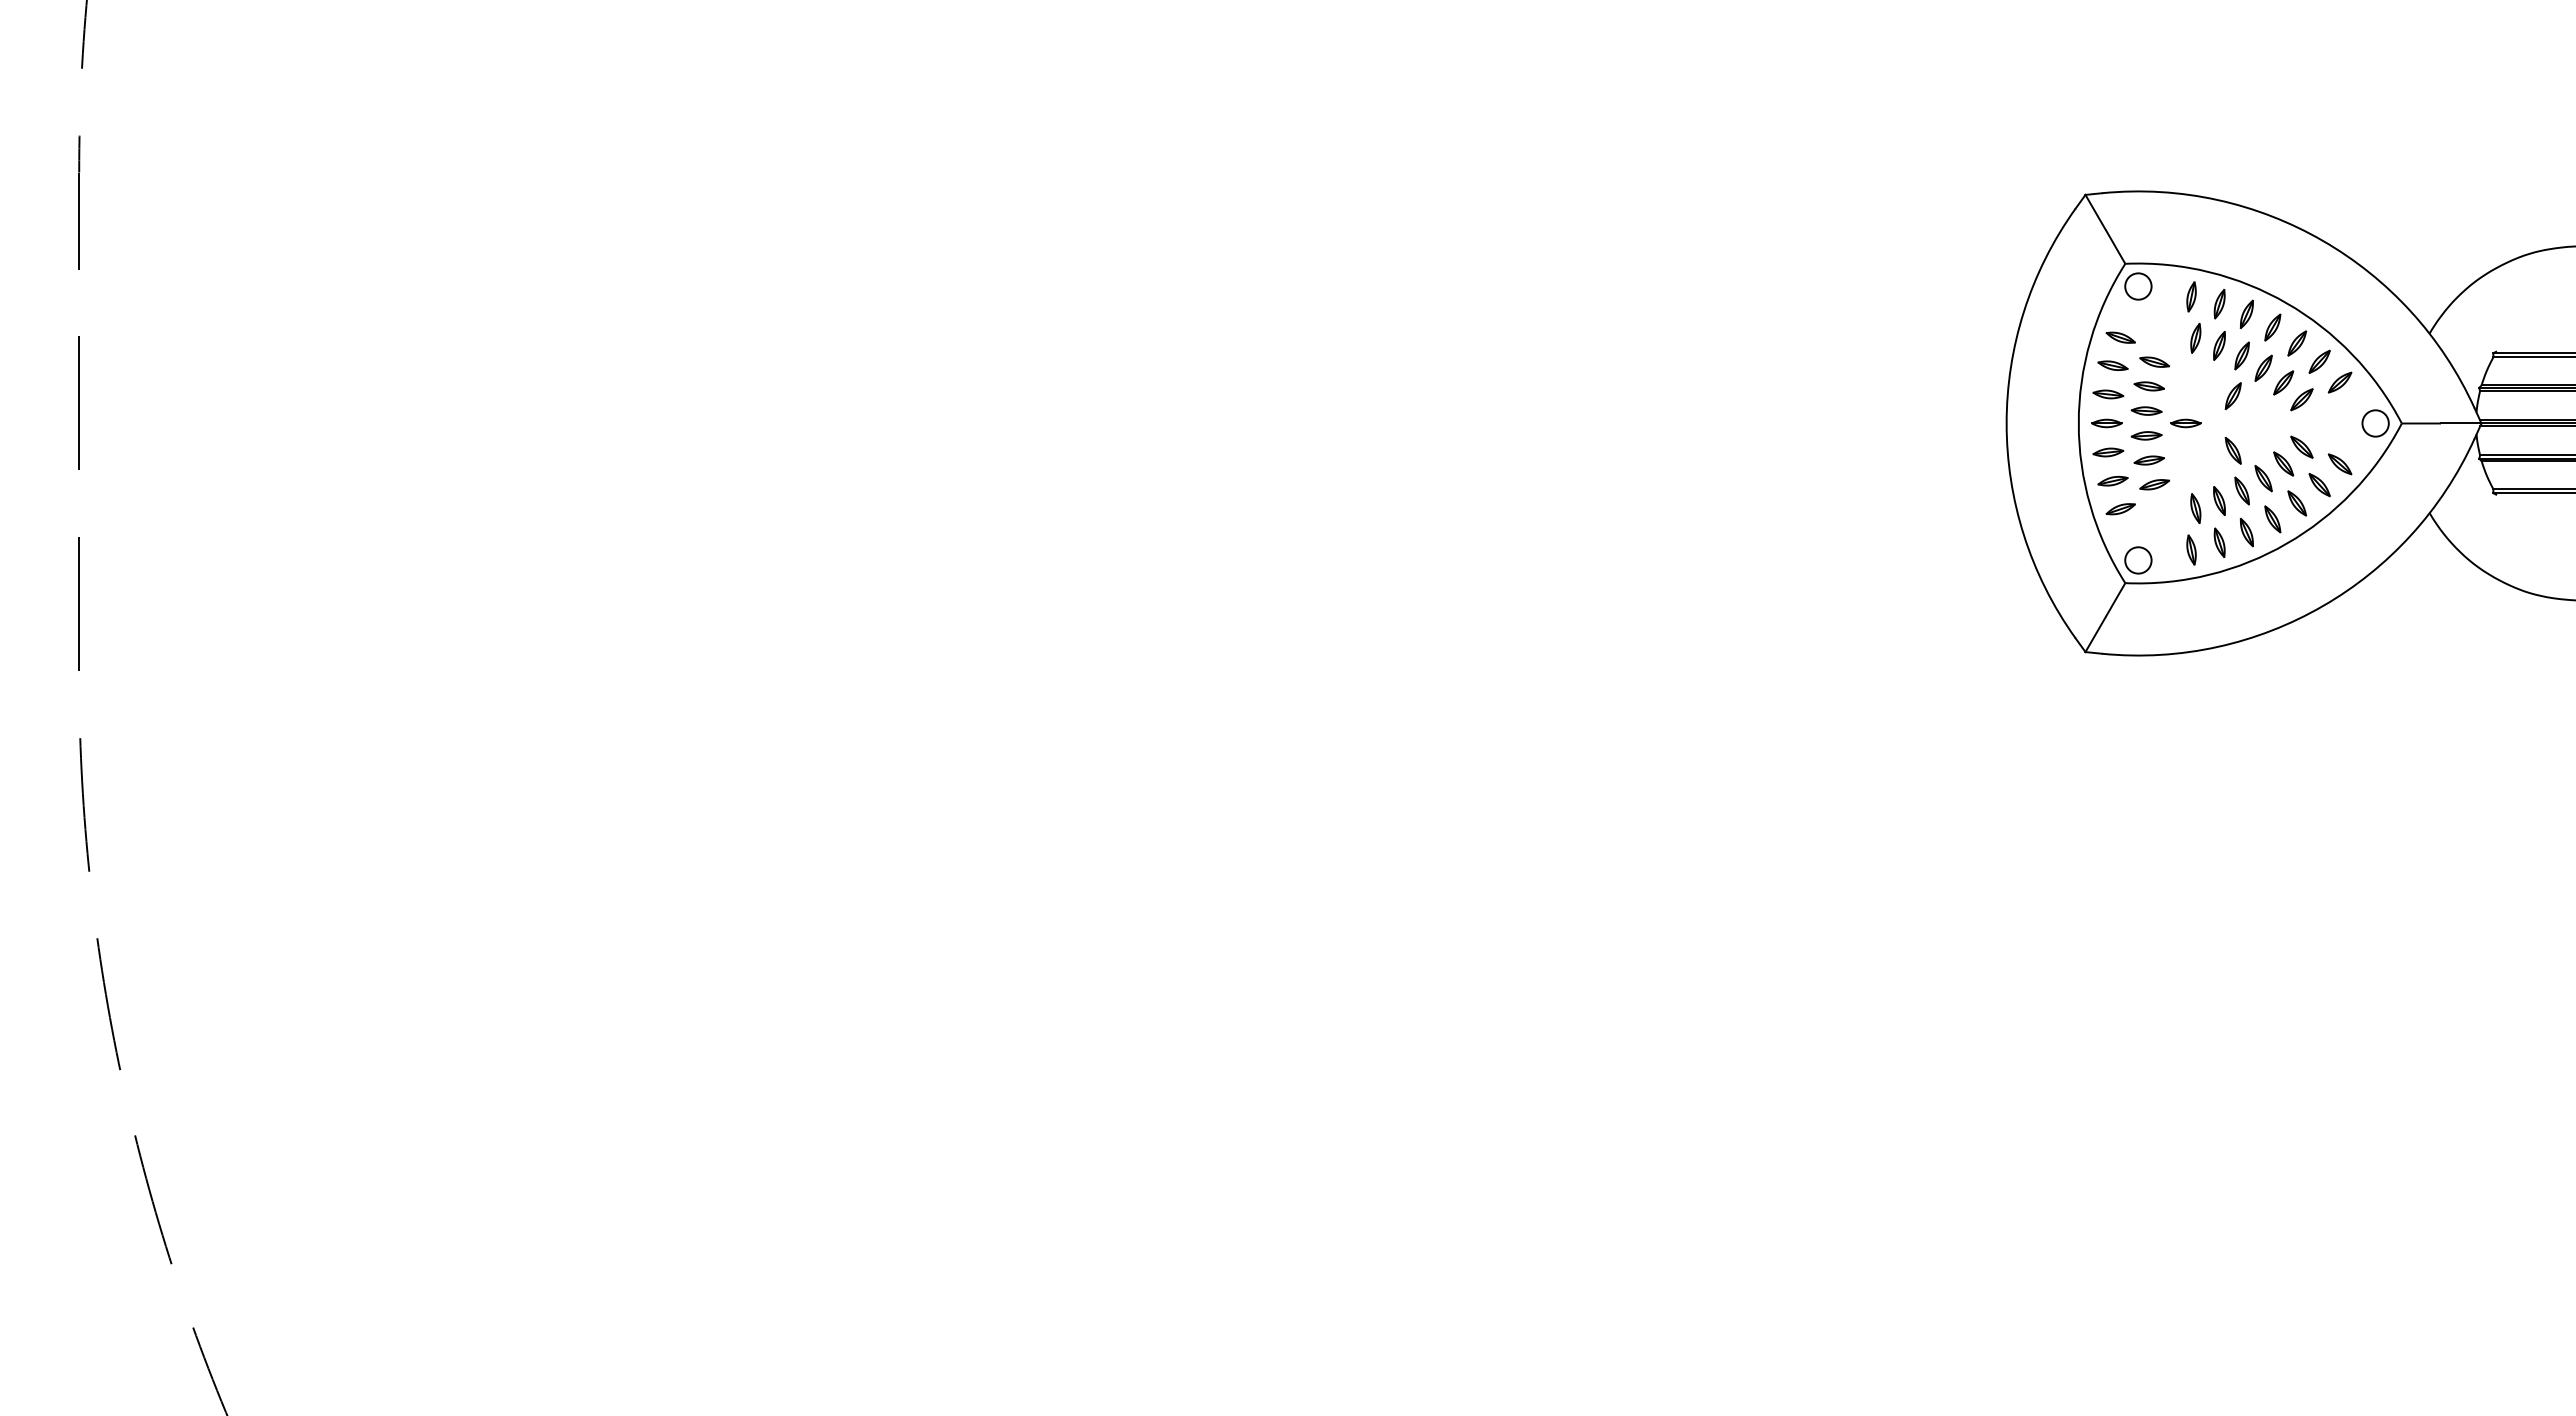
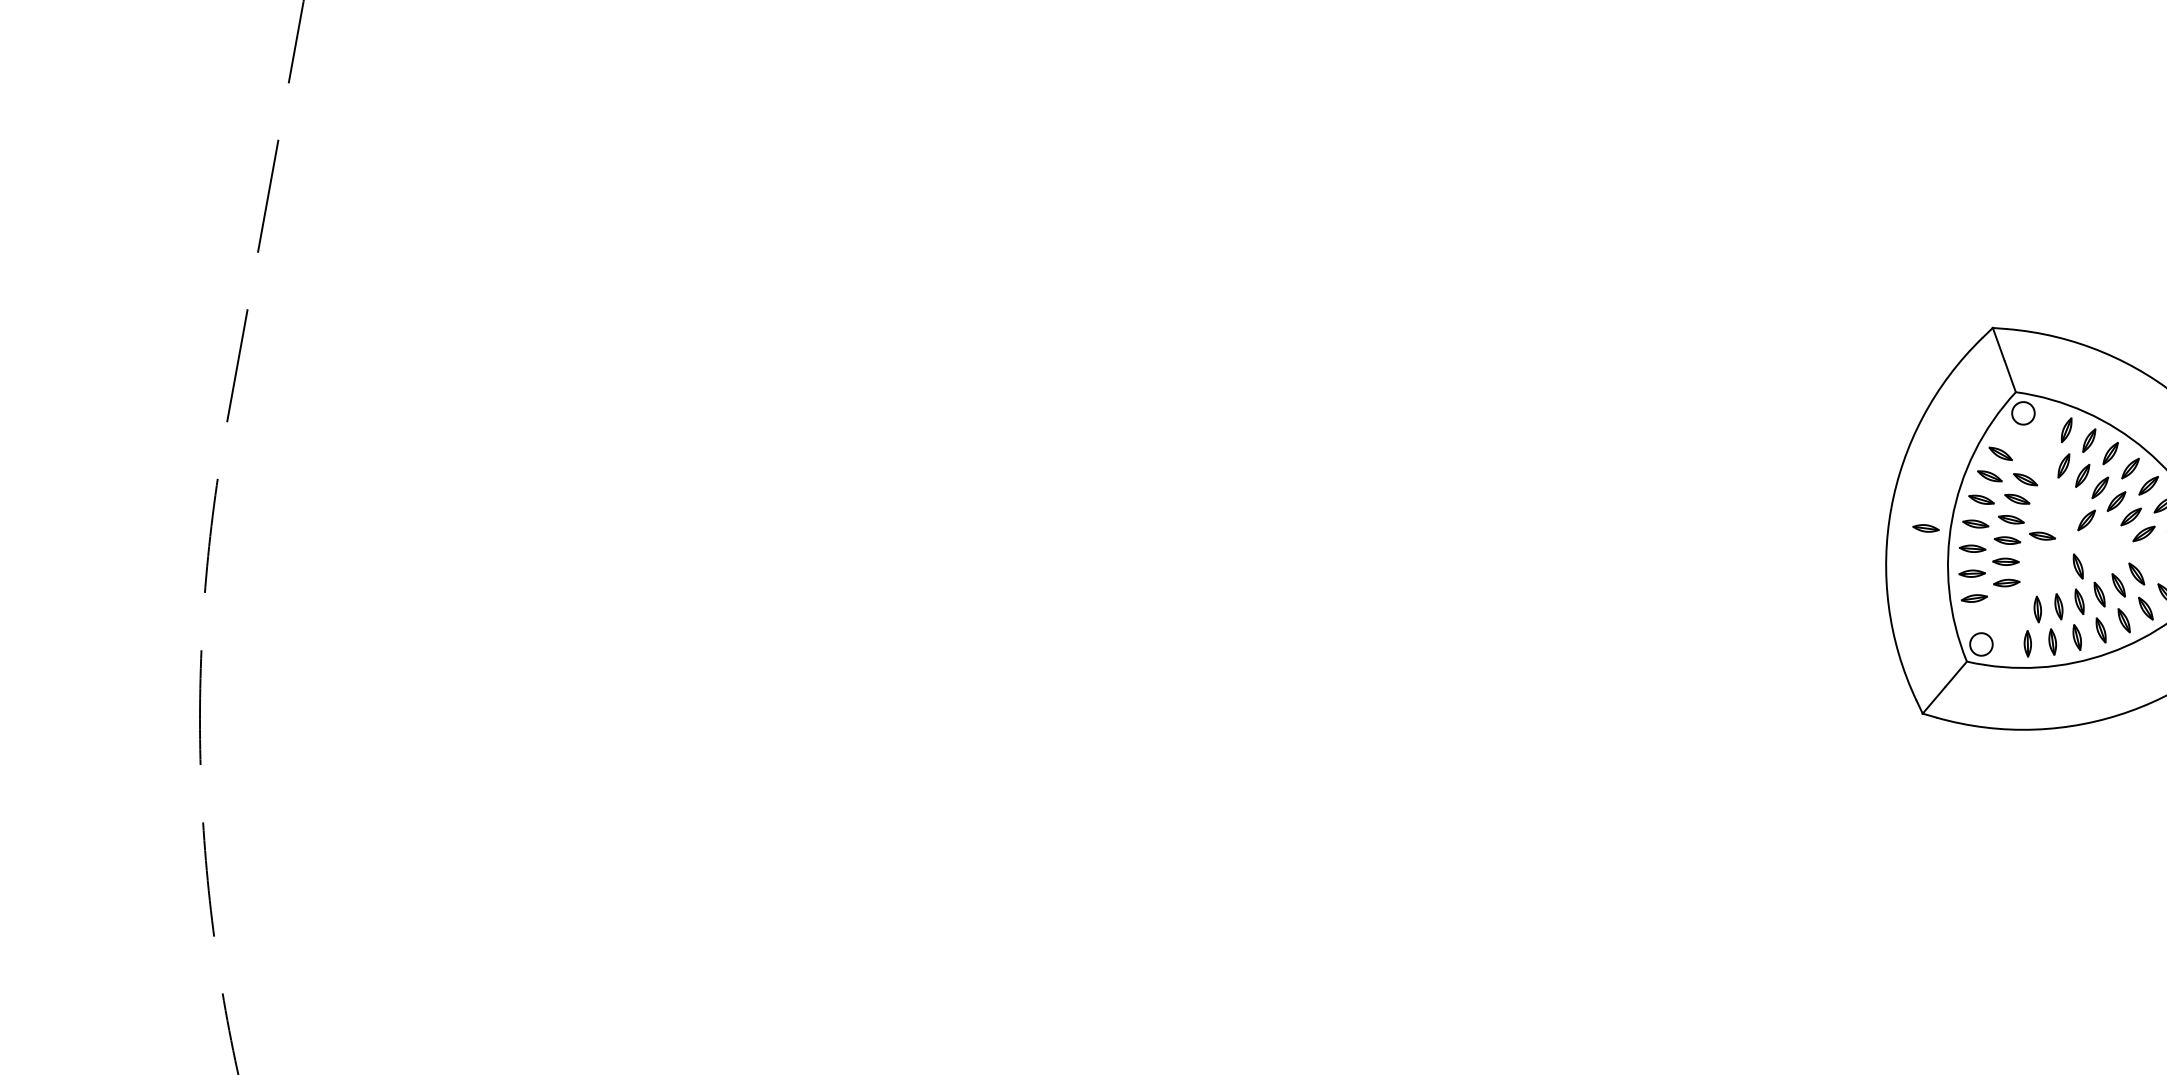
part: (2050, 438) -> (1925, 528), added

